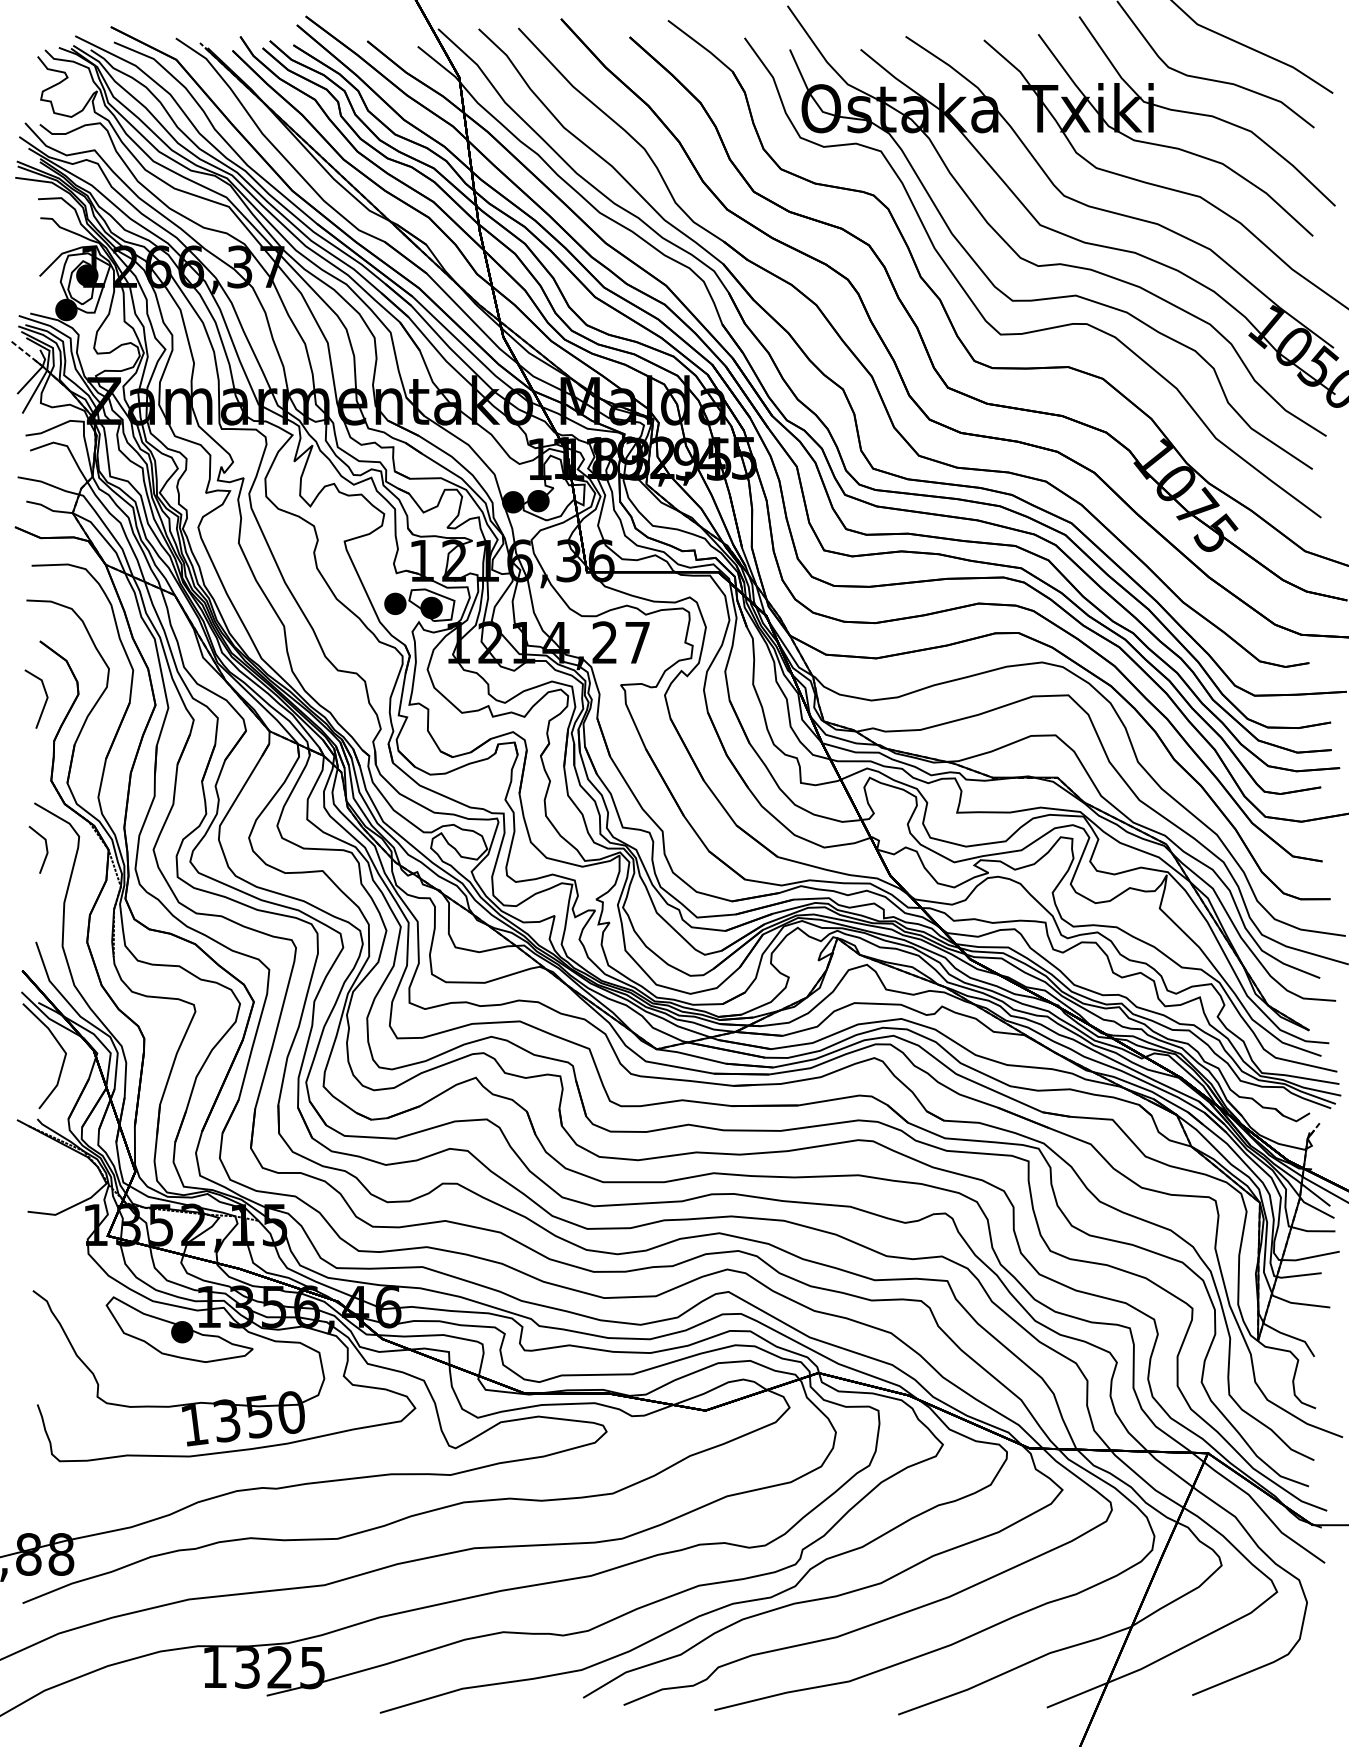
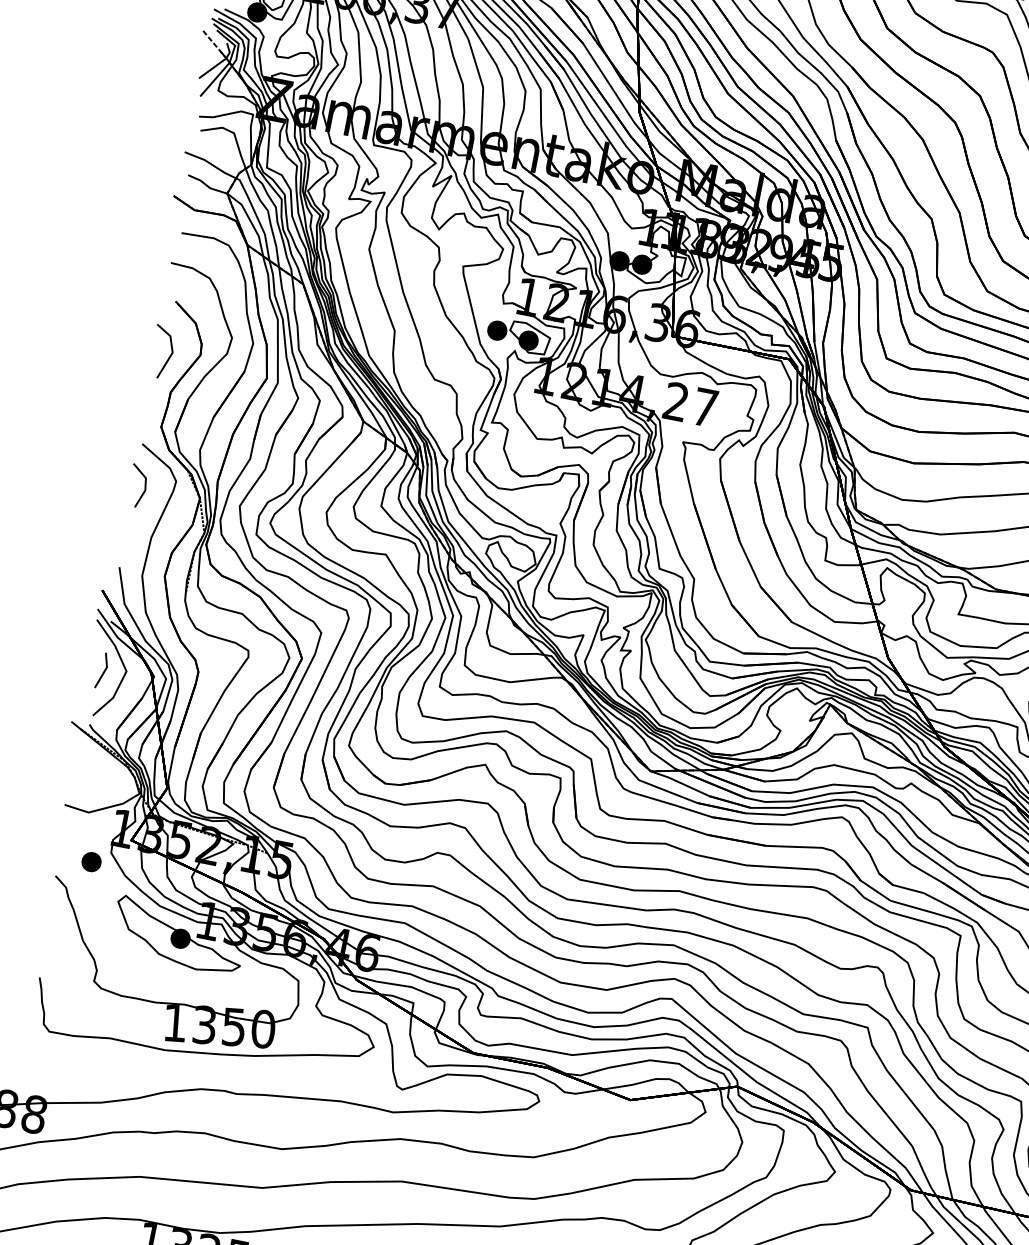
line: (41, 1057) -> (104, 670), added
part: (69, 1268) -> (91, 862), added

